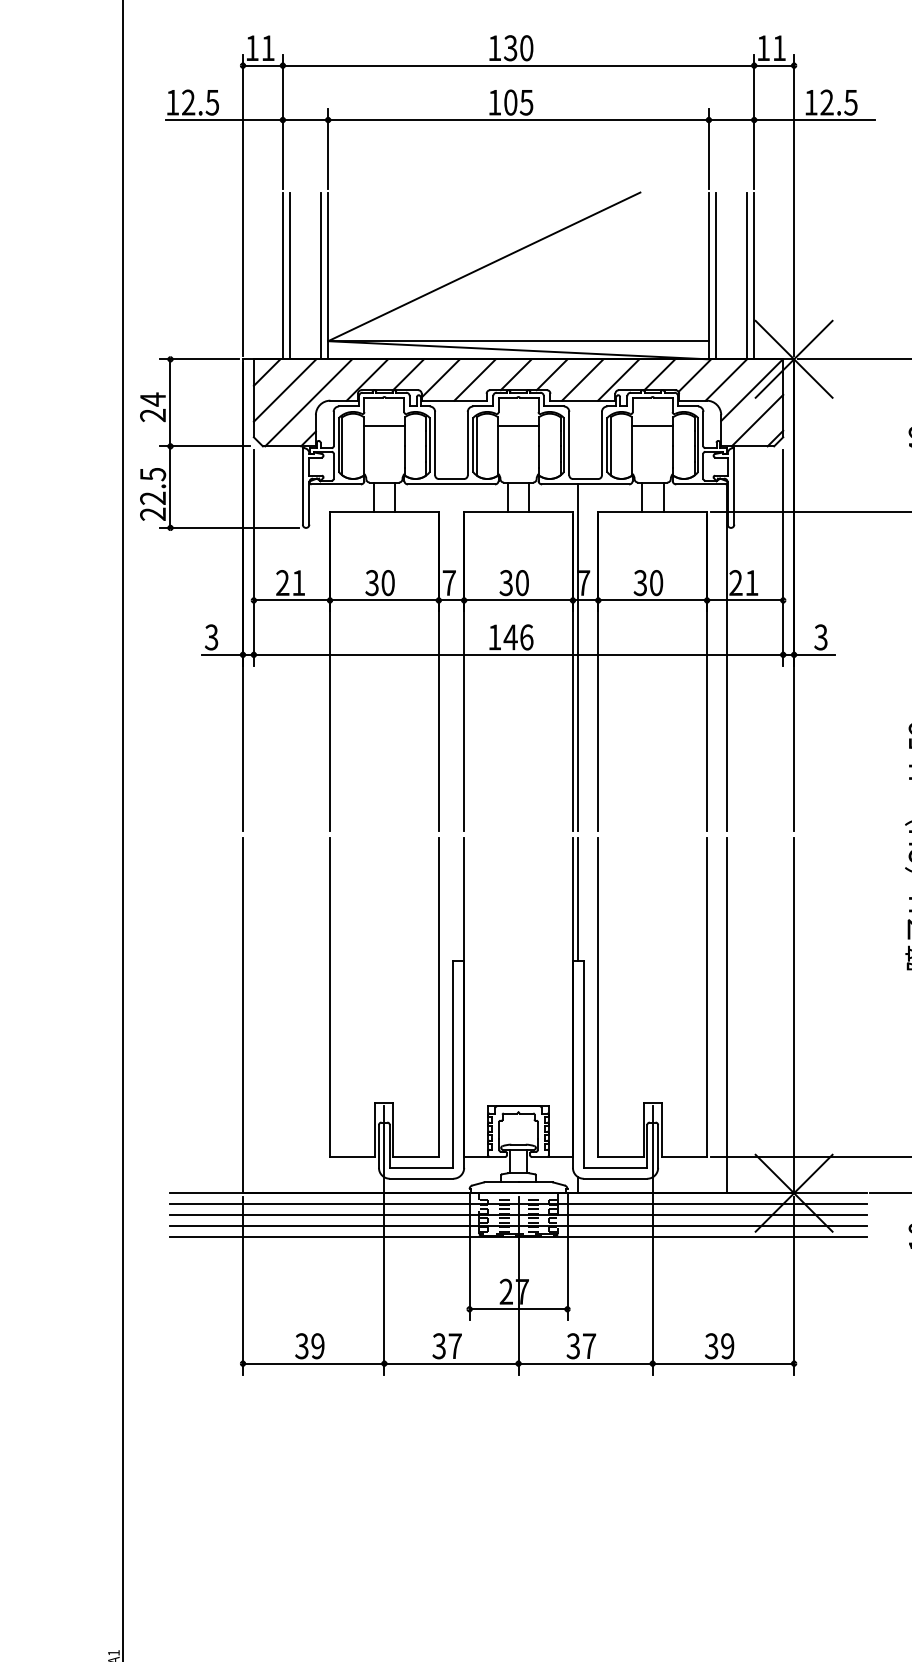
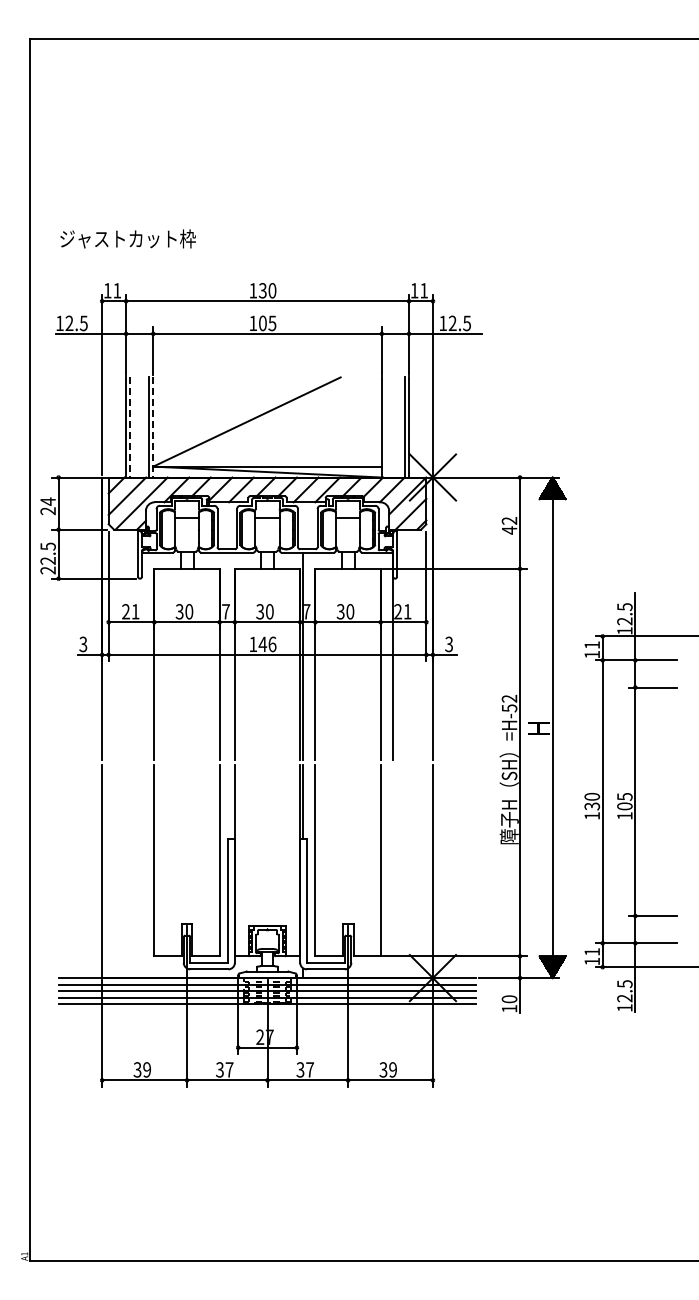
line: (290, 276) -> (130, 427), solid -> dashed
line: (328, 276) -> (153, 427), solid -> dashed
line: (716, 276) -> (386, 427), removed
line: (726, 1015) -> (392, 871), removed

